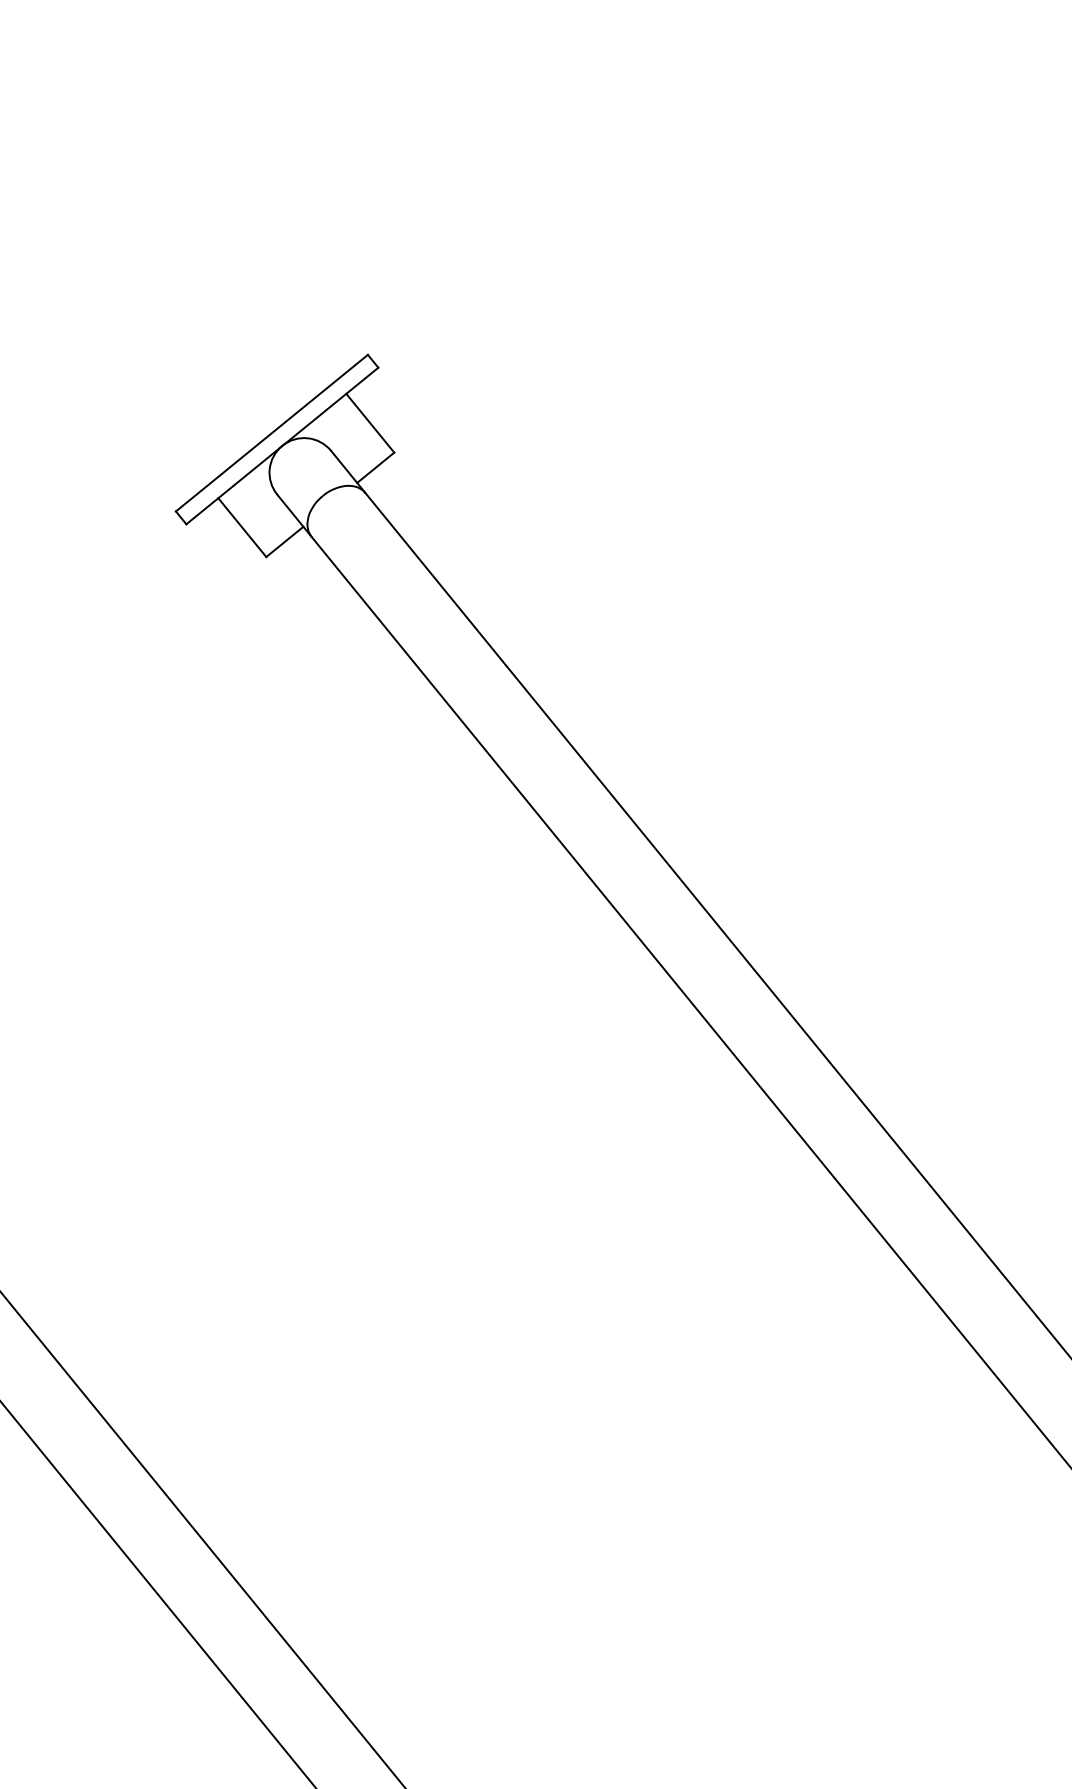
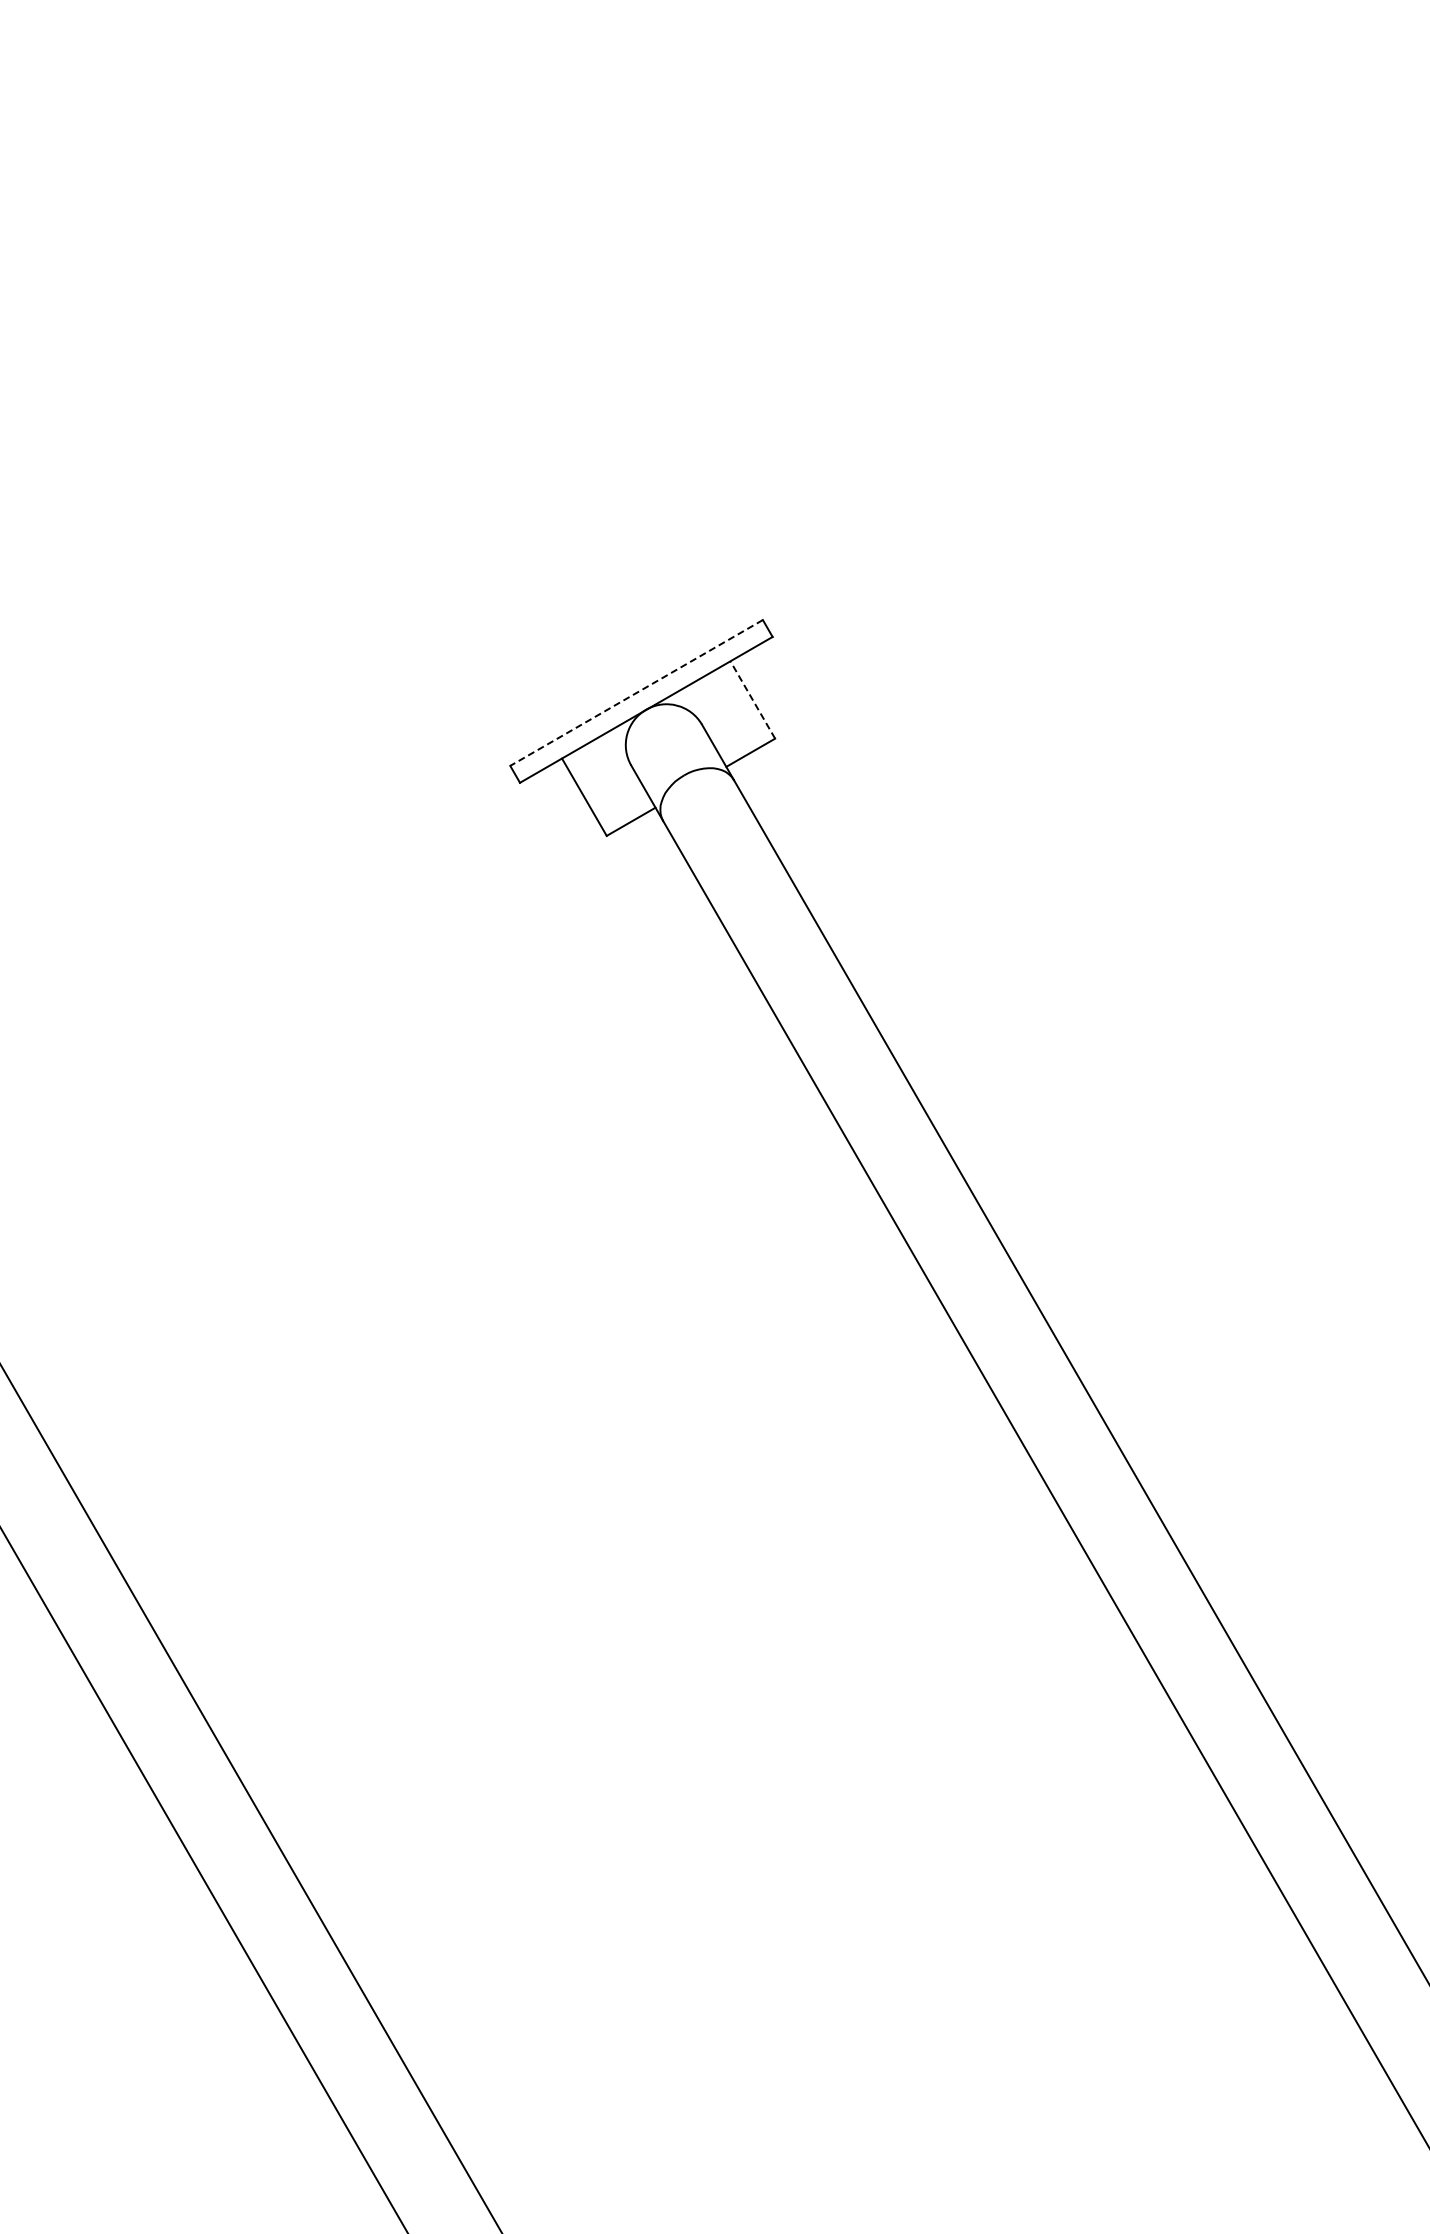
line: (369, 422) -> (752, 699), solid -> dashed
line: (271, 432) -> (636, 692), solid -> dashed

